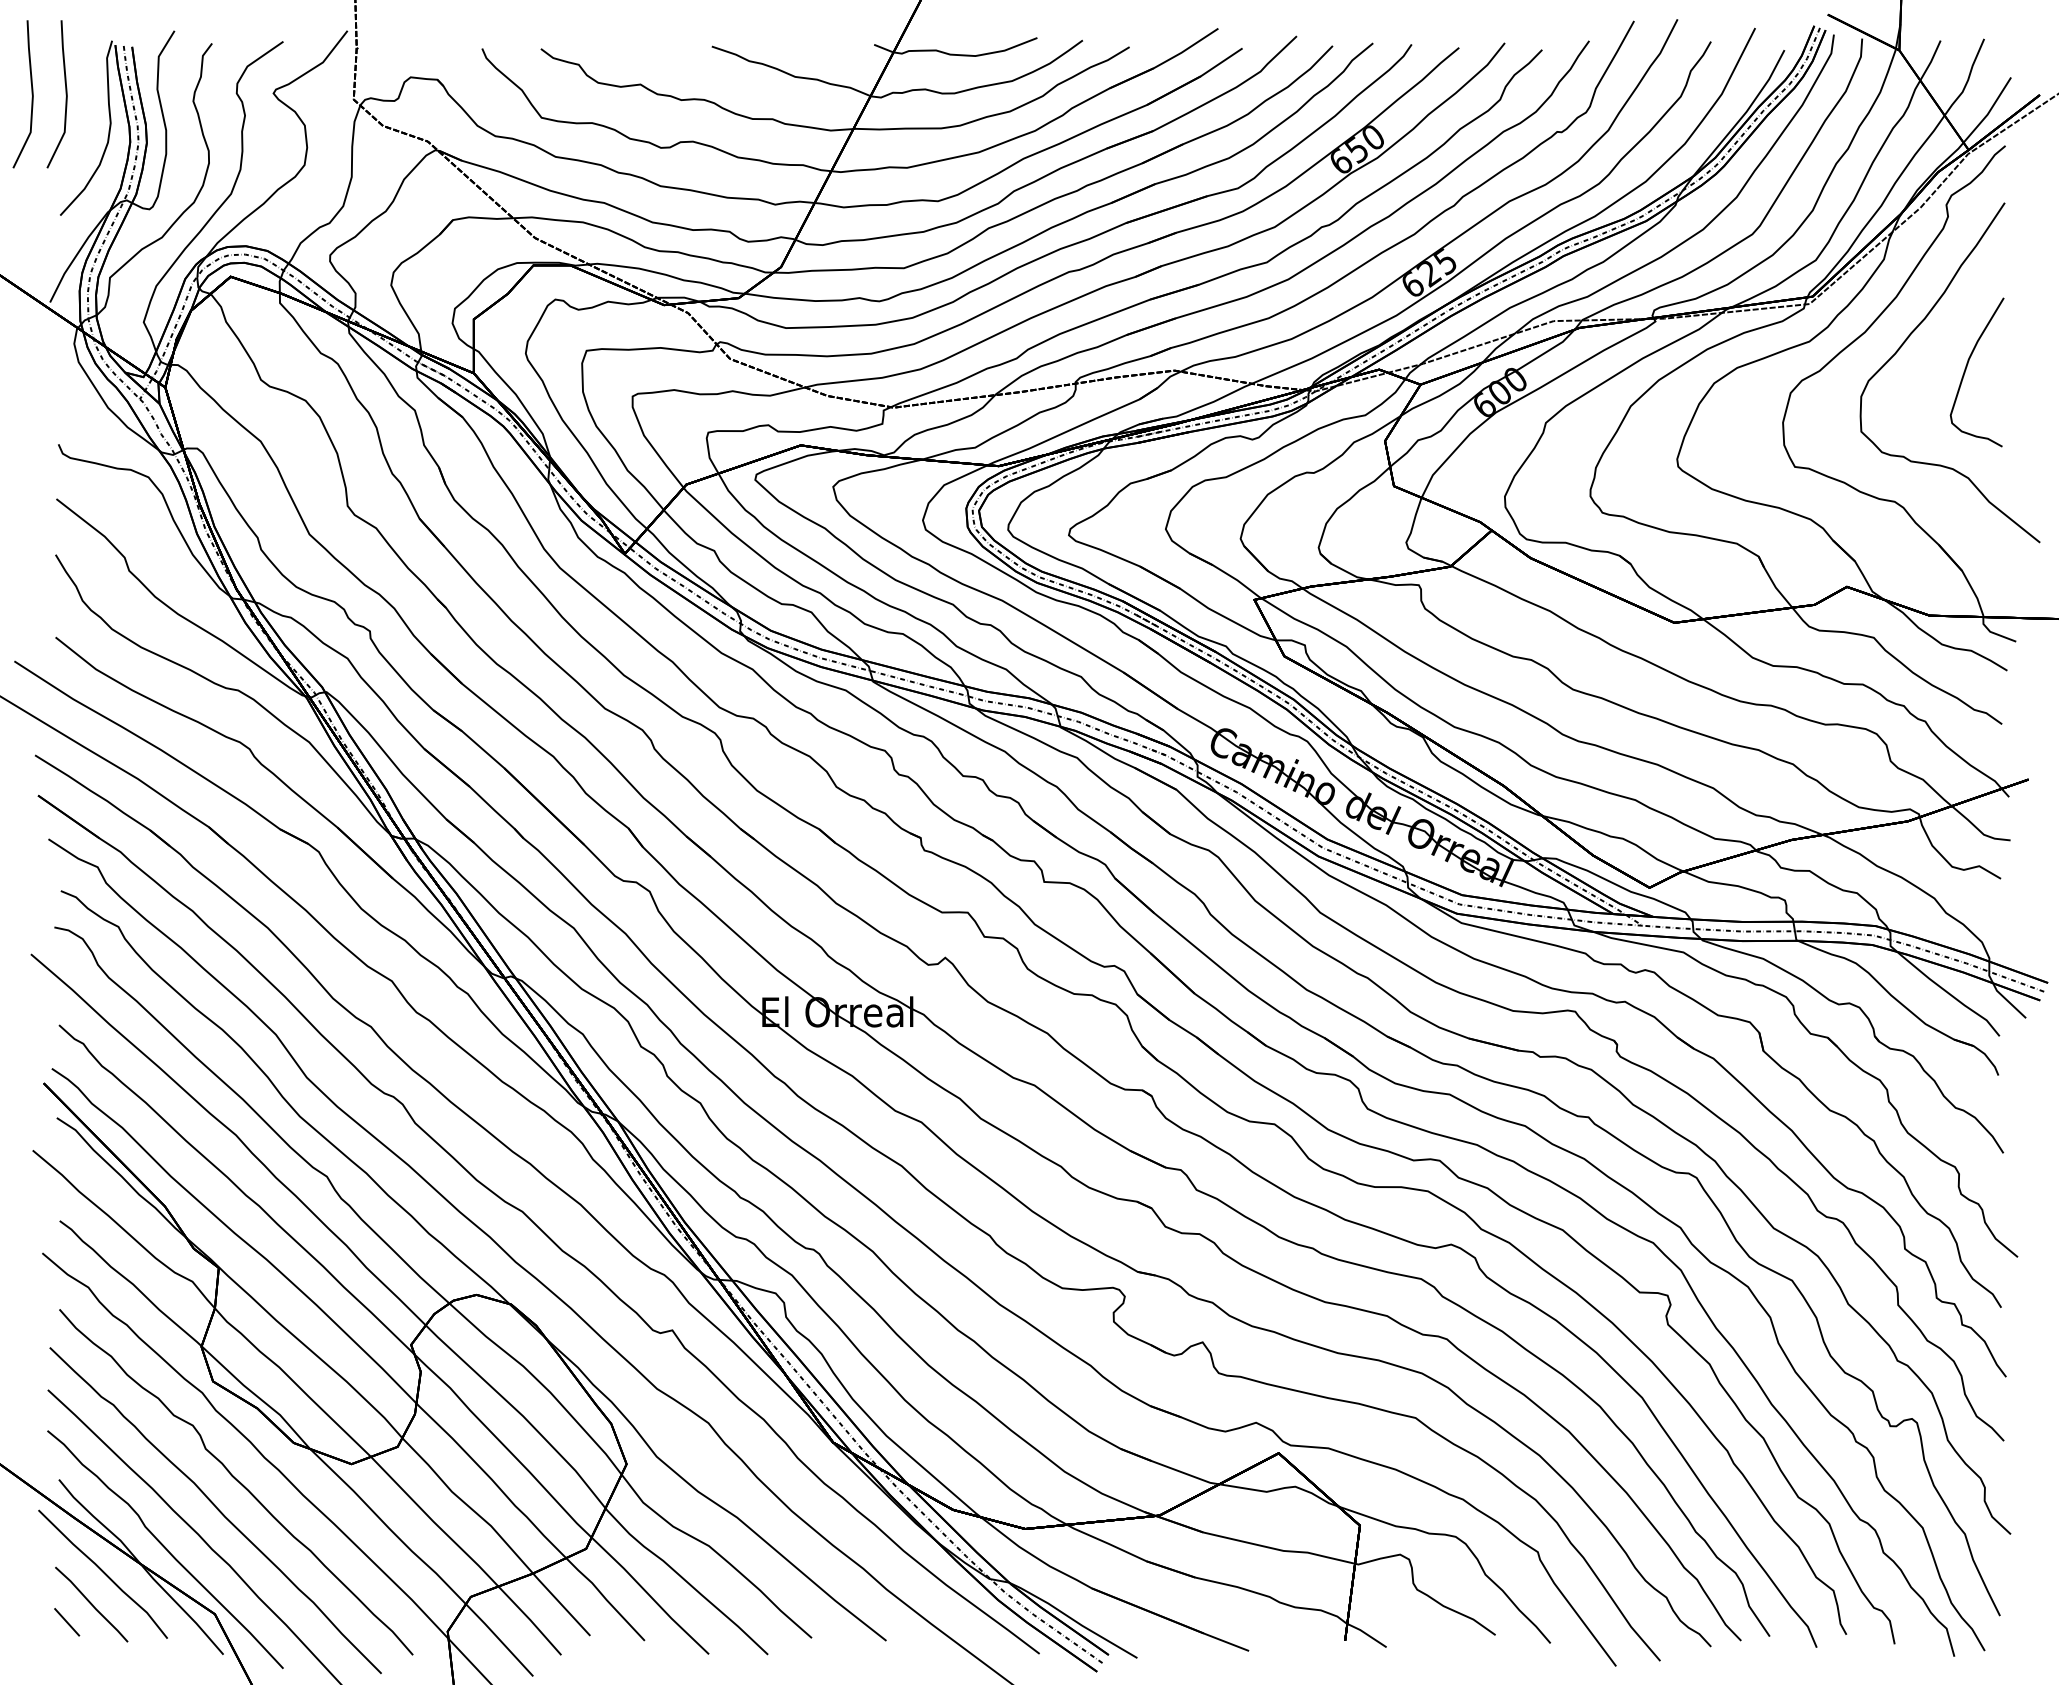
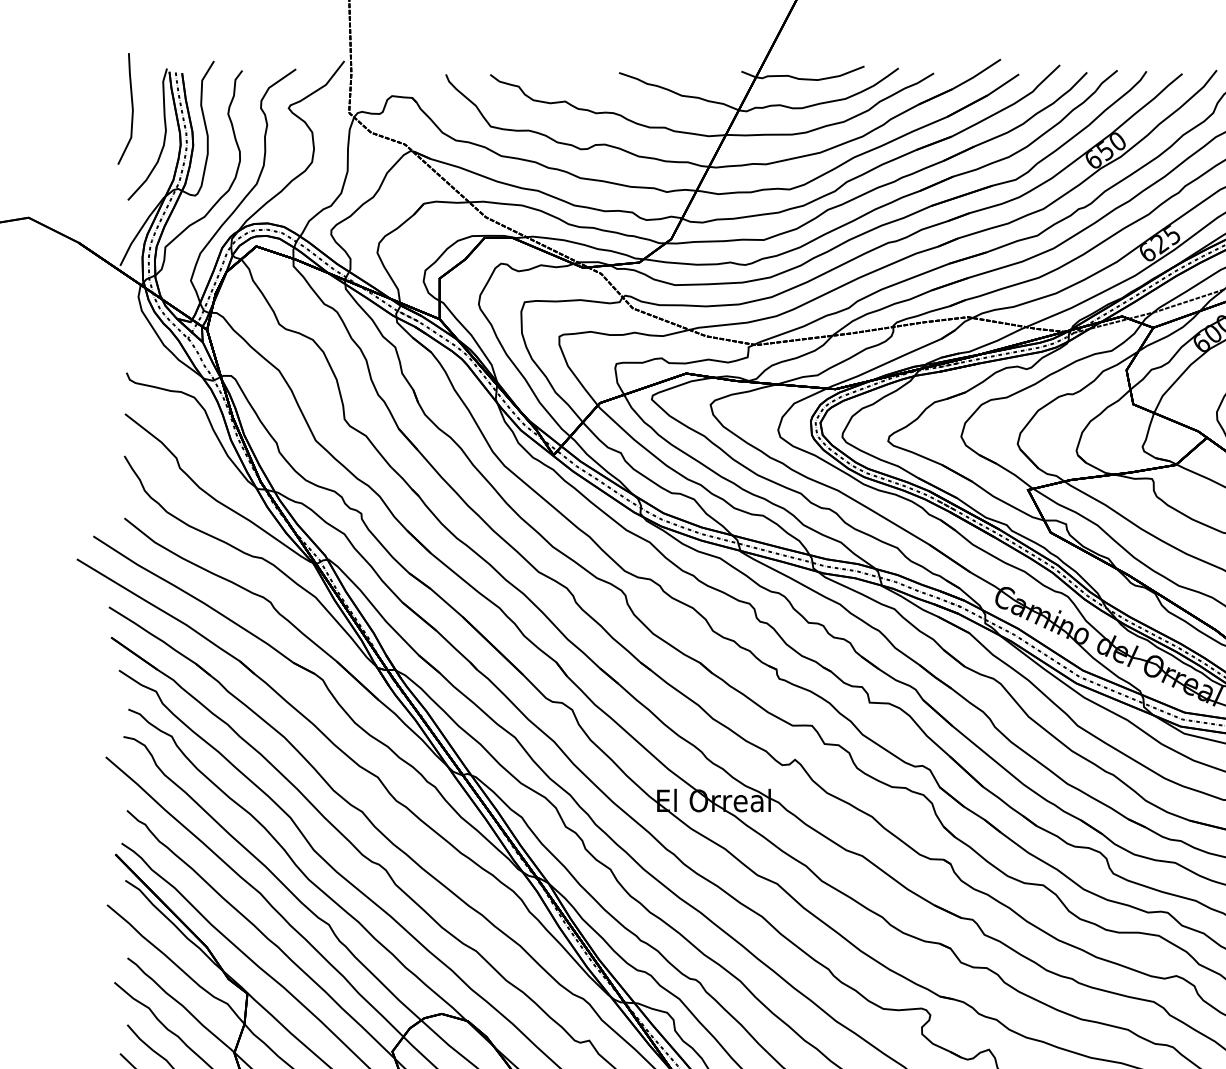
line: (31, 94) -> (106, 109), removed

